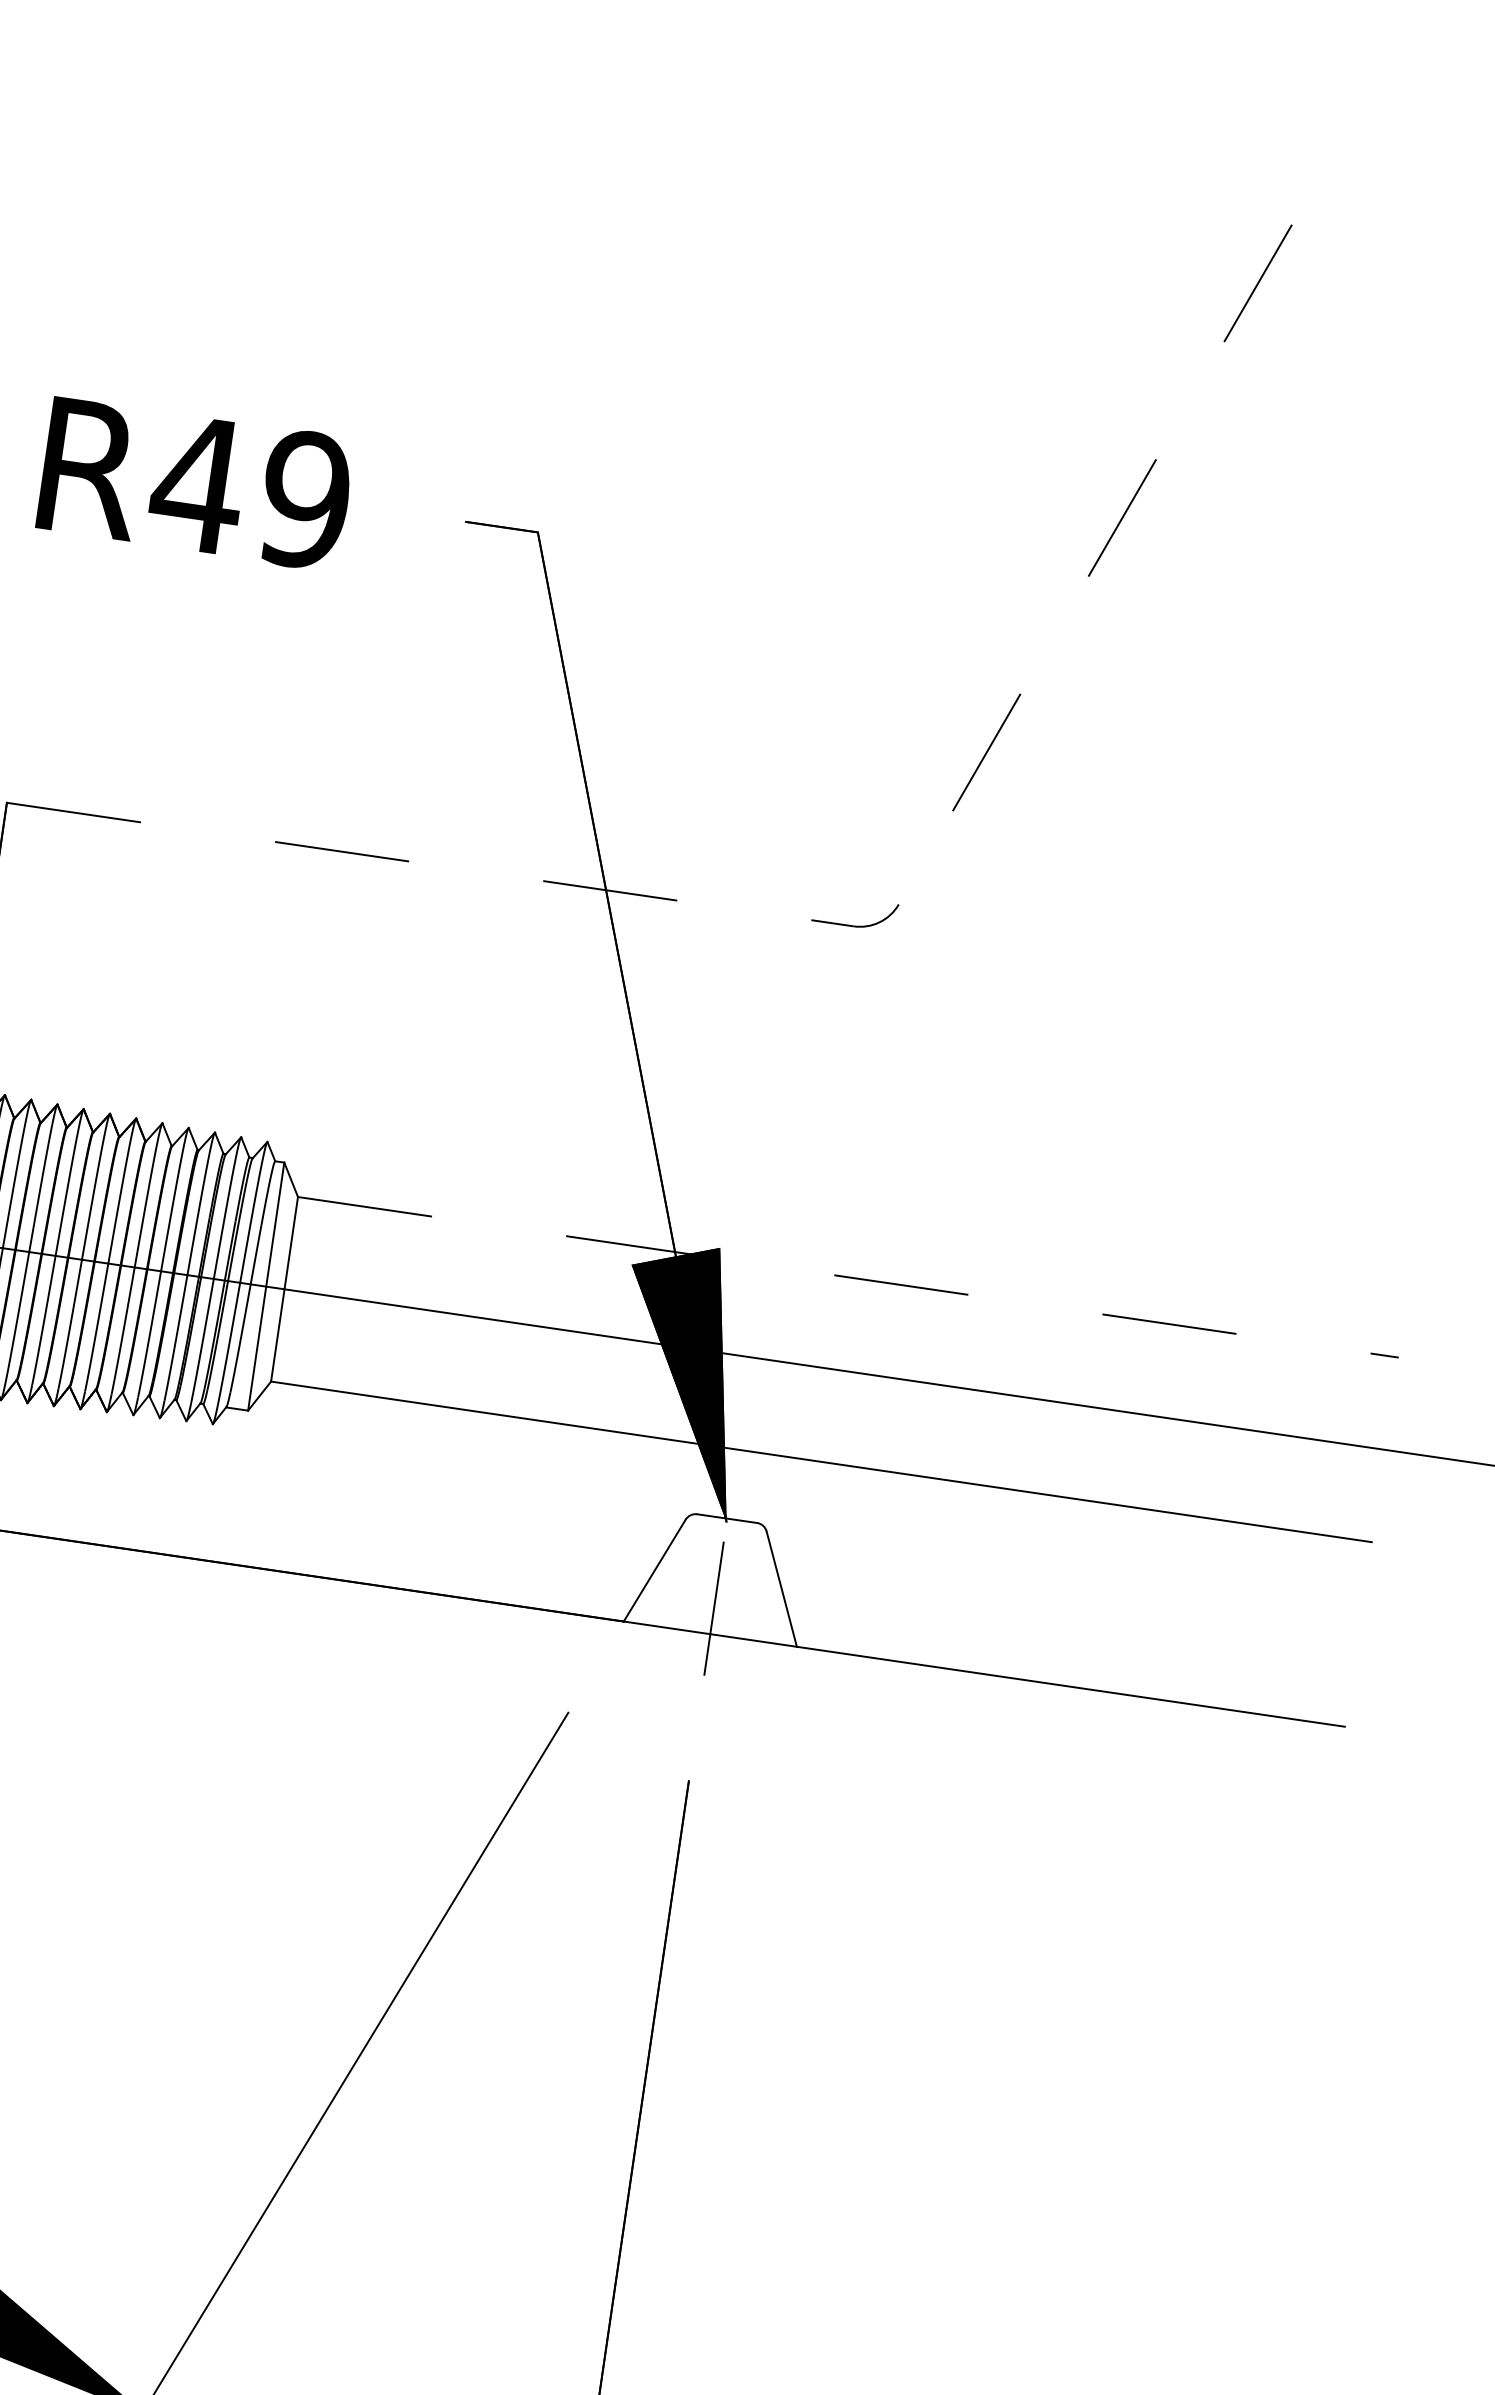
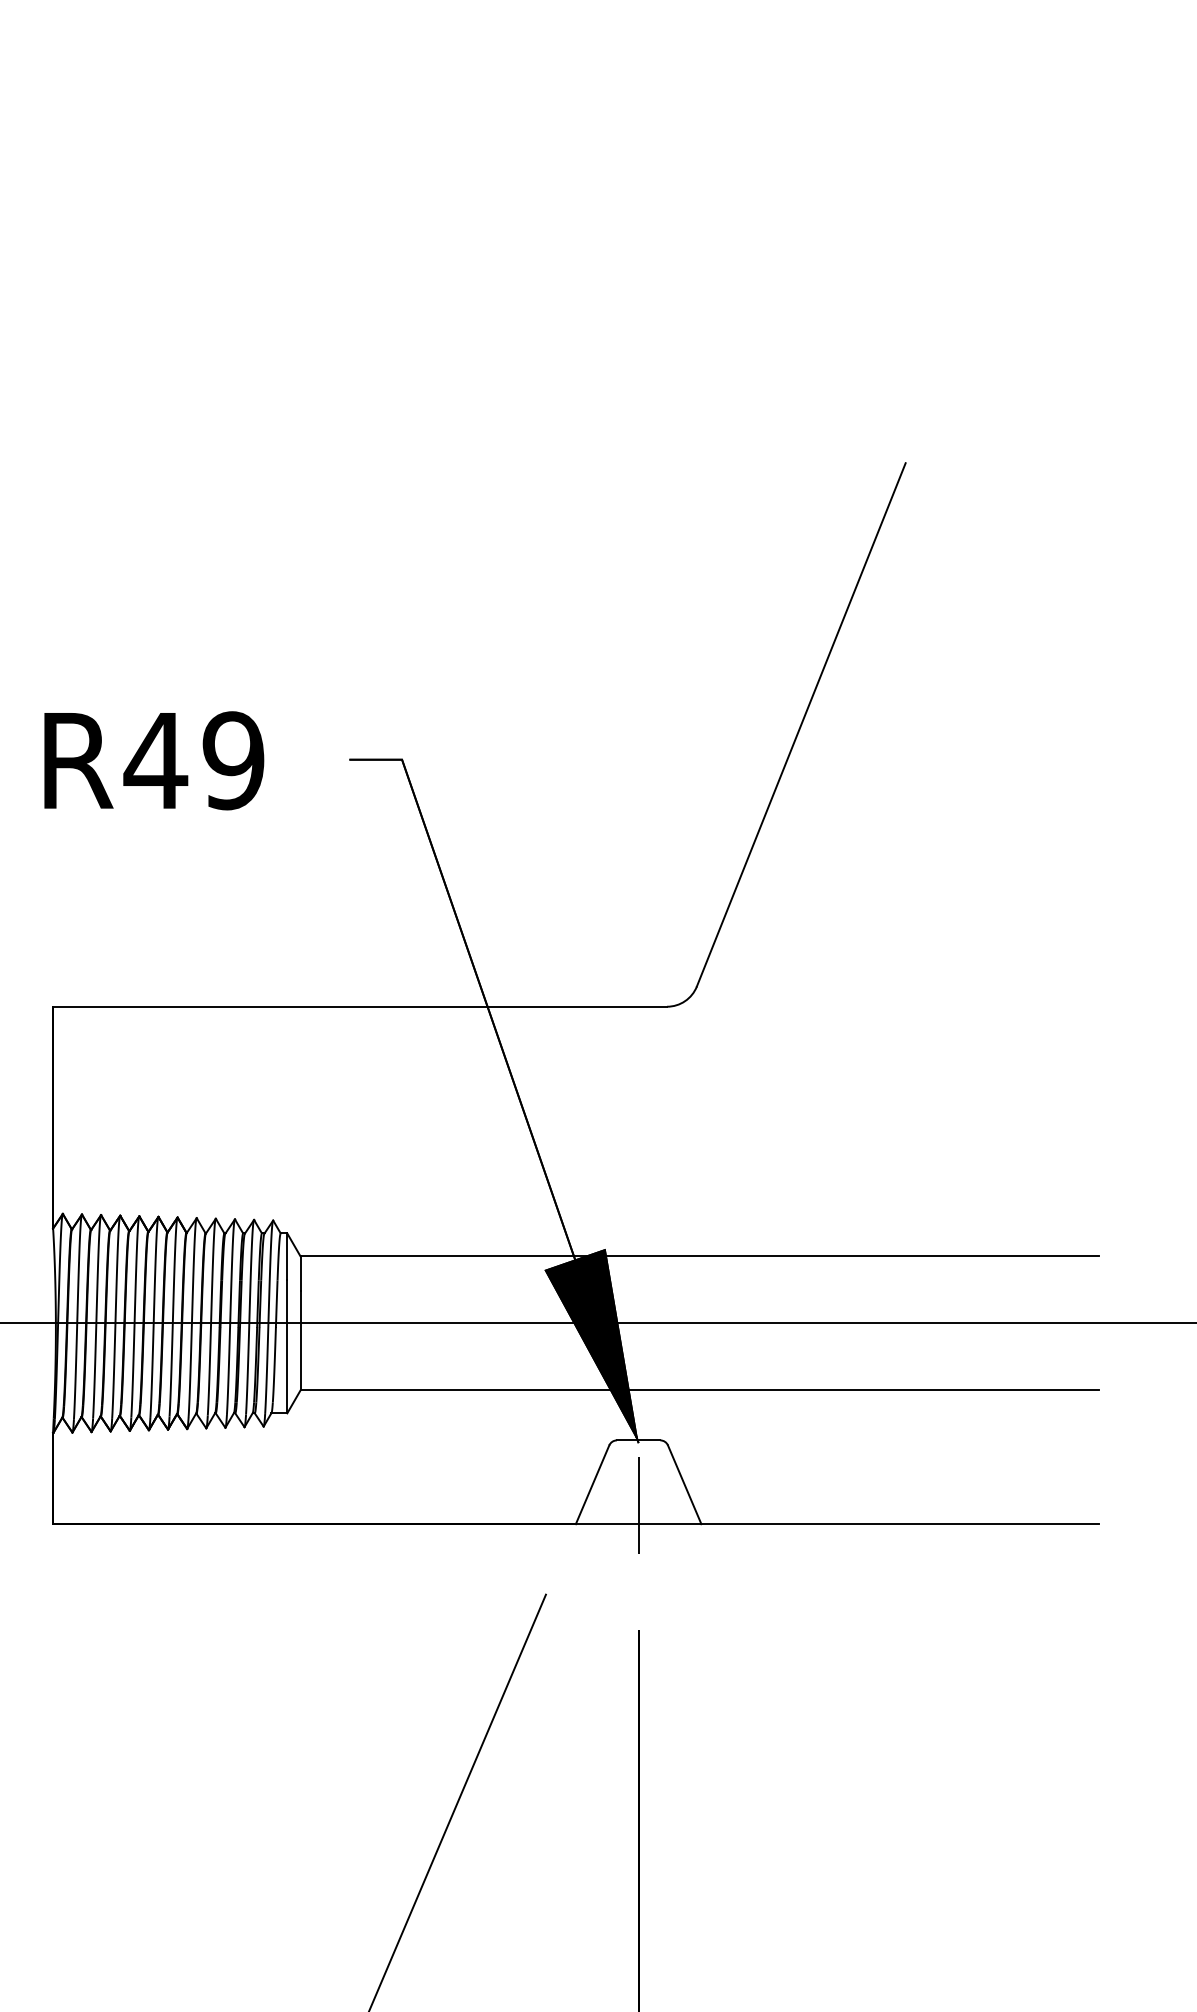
line: (1095, 564) -> (801, 724), dashed -> solid
line: (430, 864) -> (360, 1006), dashed -> solid
line: (849, 1277) -> (700, 1256), dashed -> solid

